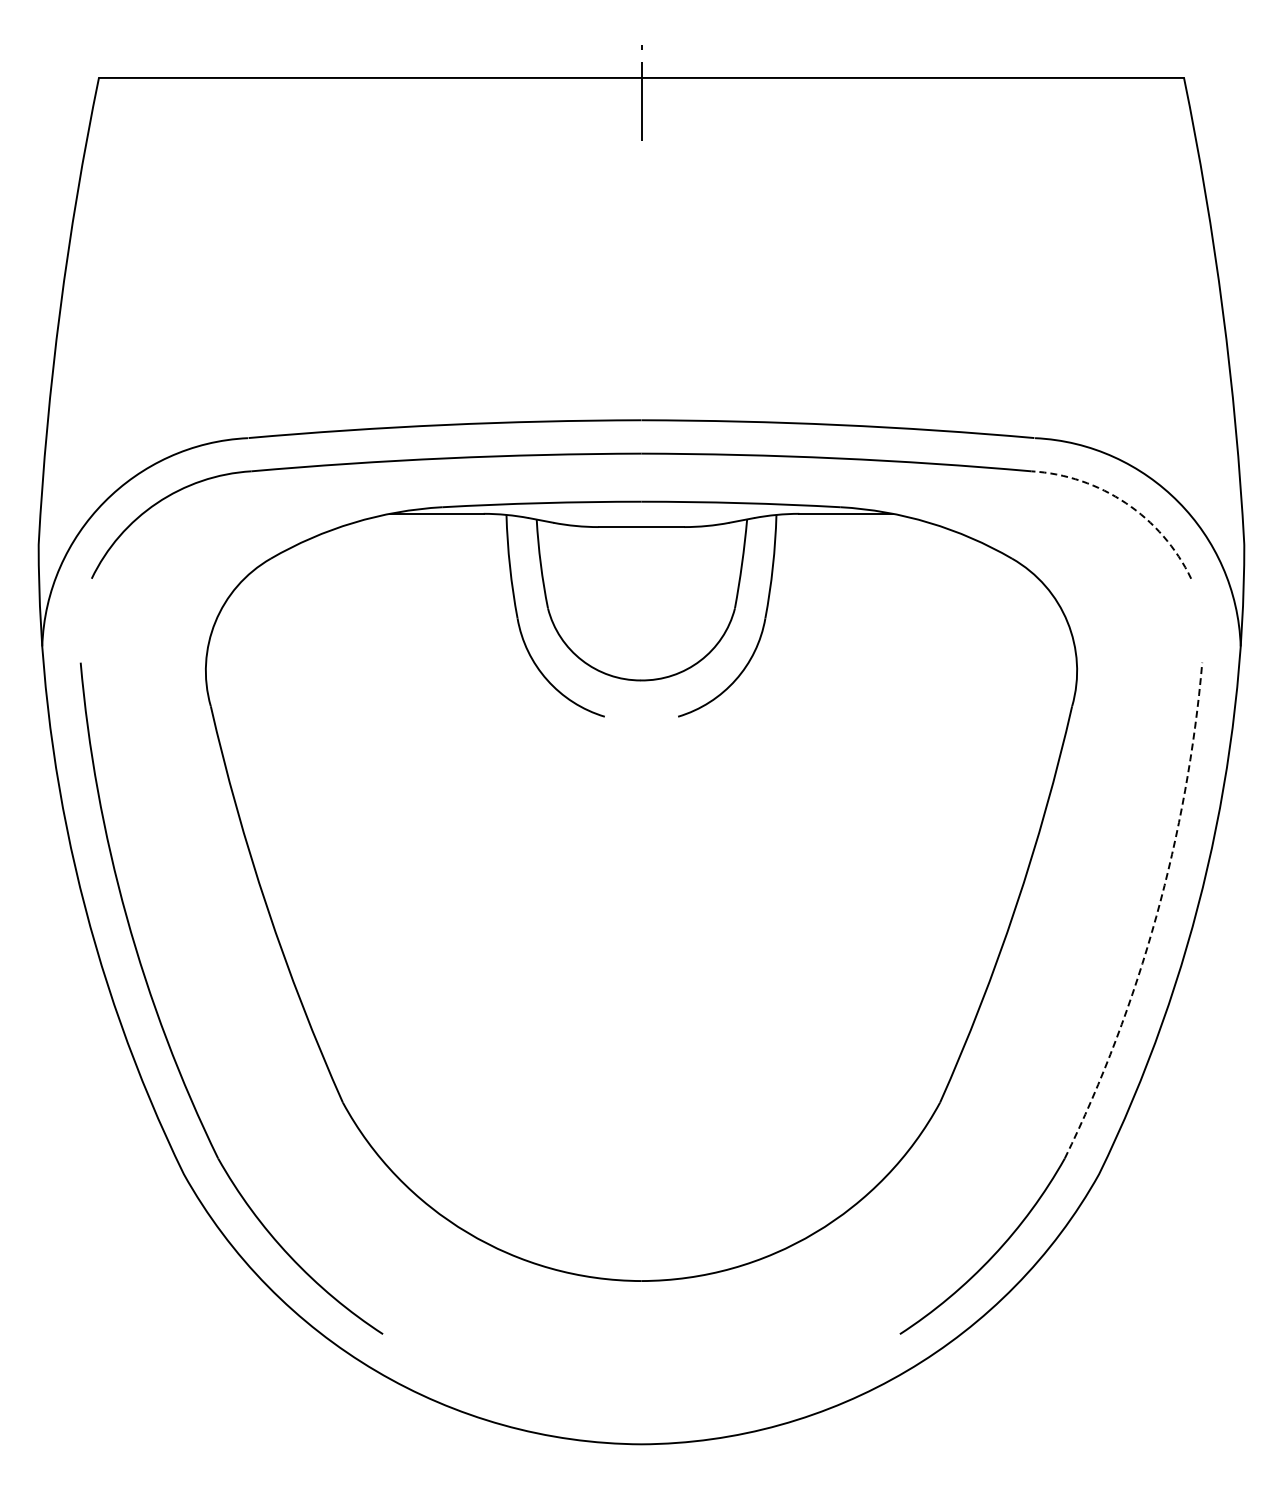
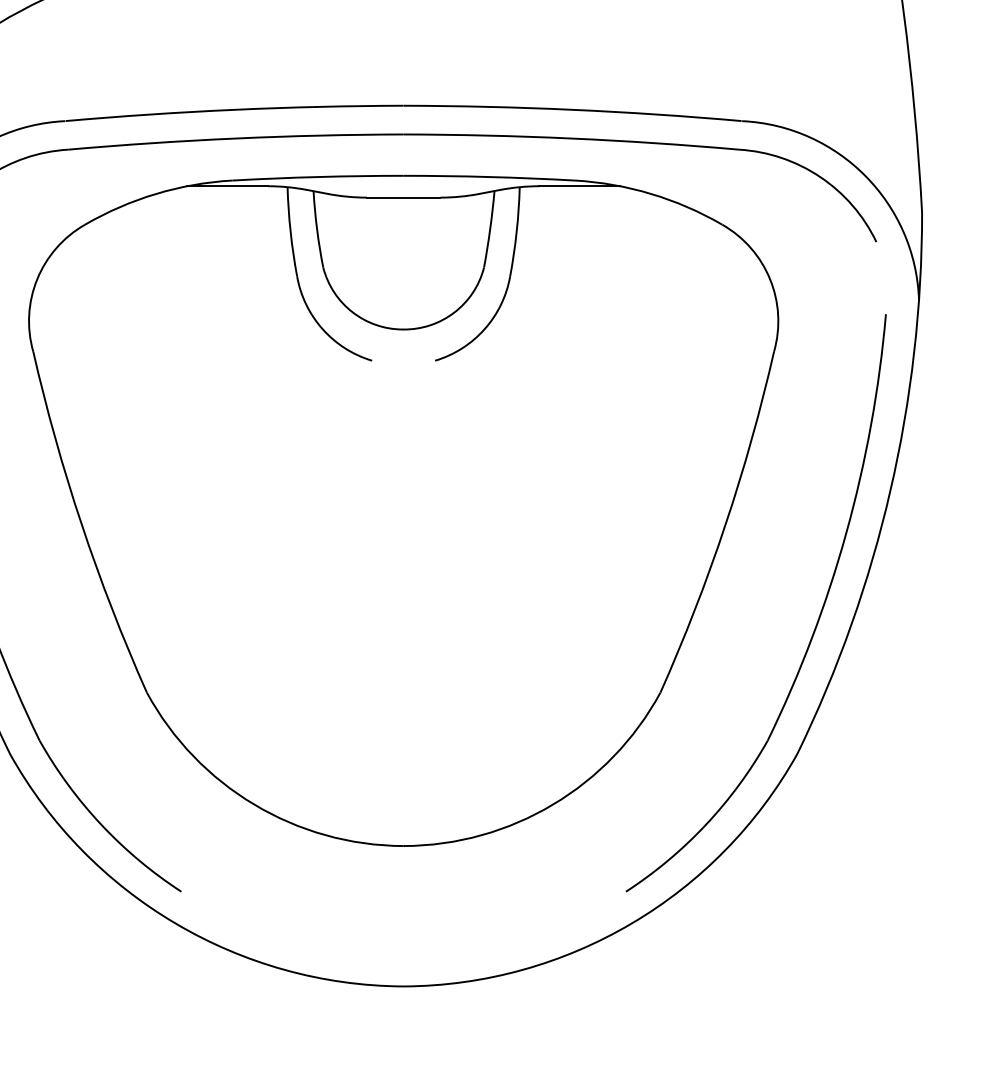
arc: (1126, 503) -> (820, 177), dashed -> solid
arc: (1156, 916) -> (846, 532), dashed -> solid

